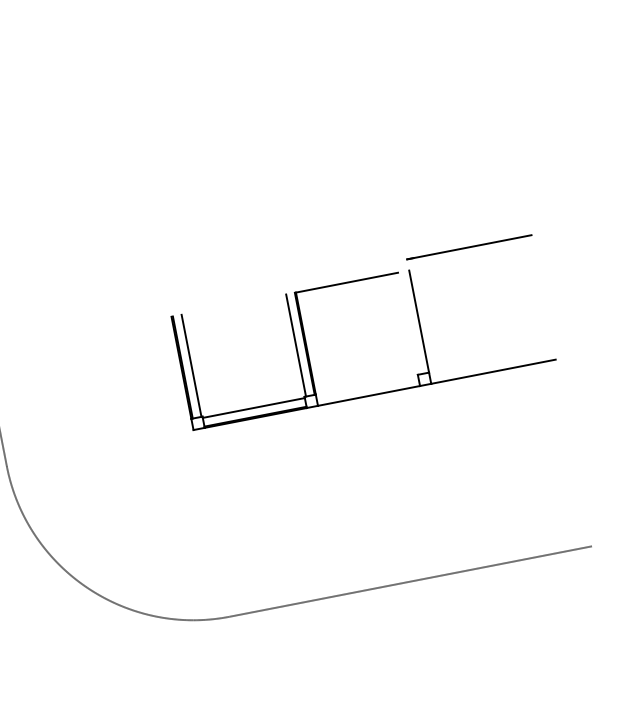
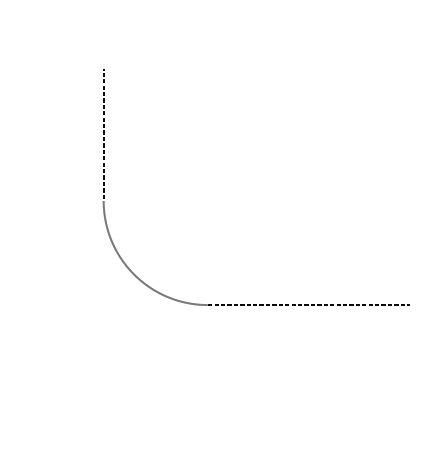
part: (352, 282) -> (308, 138), removed

